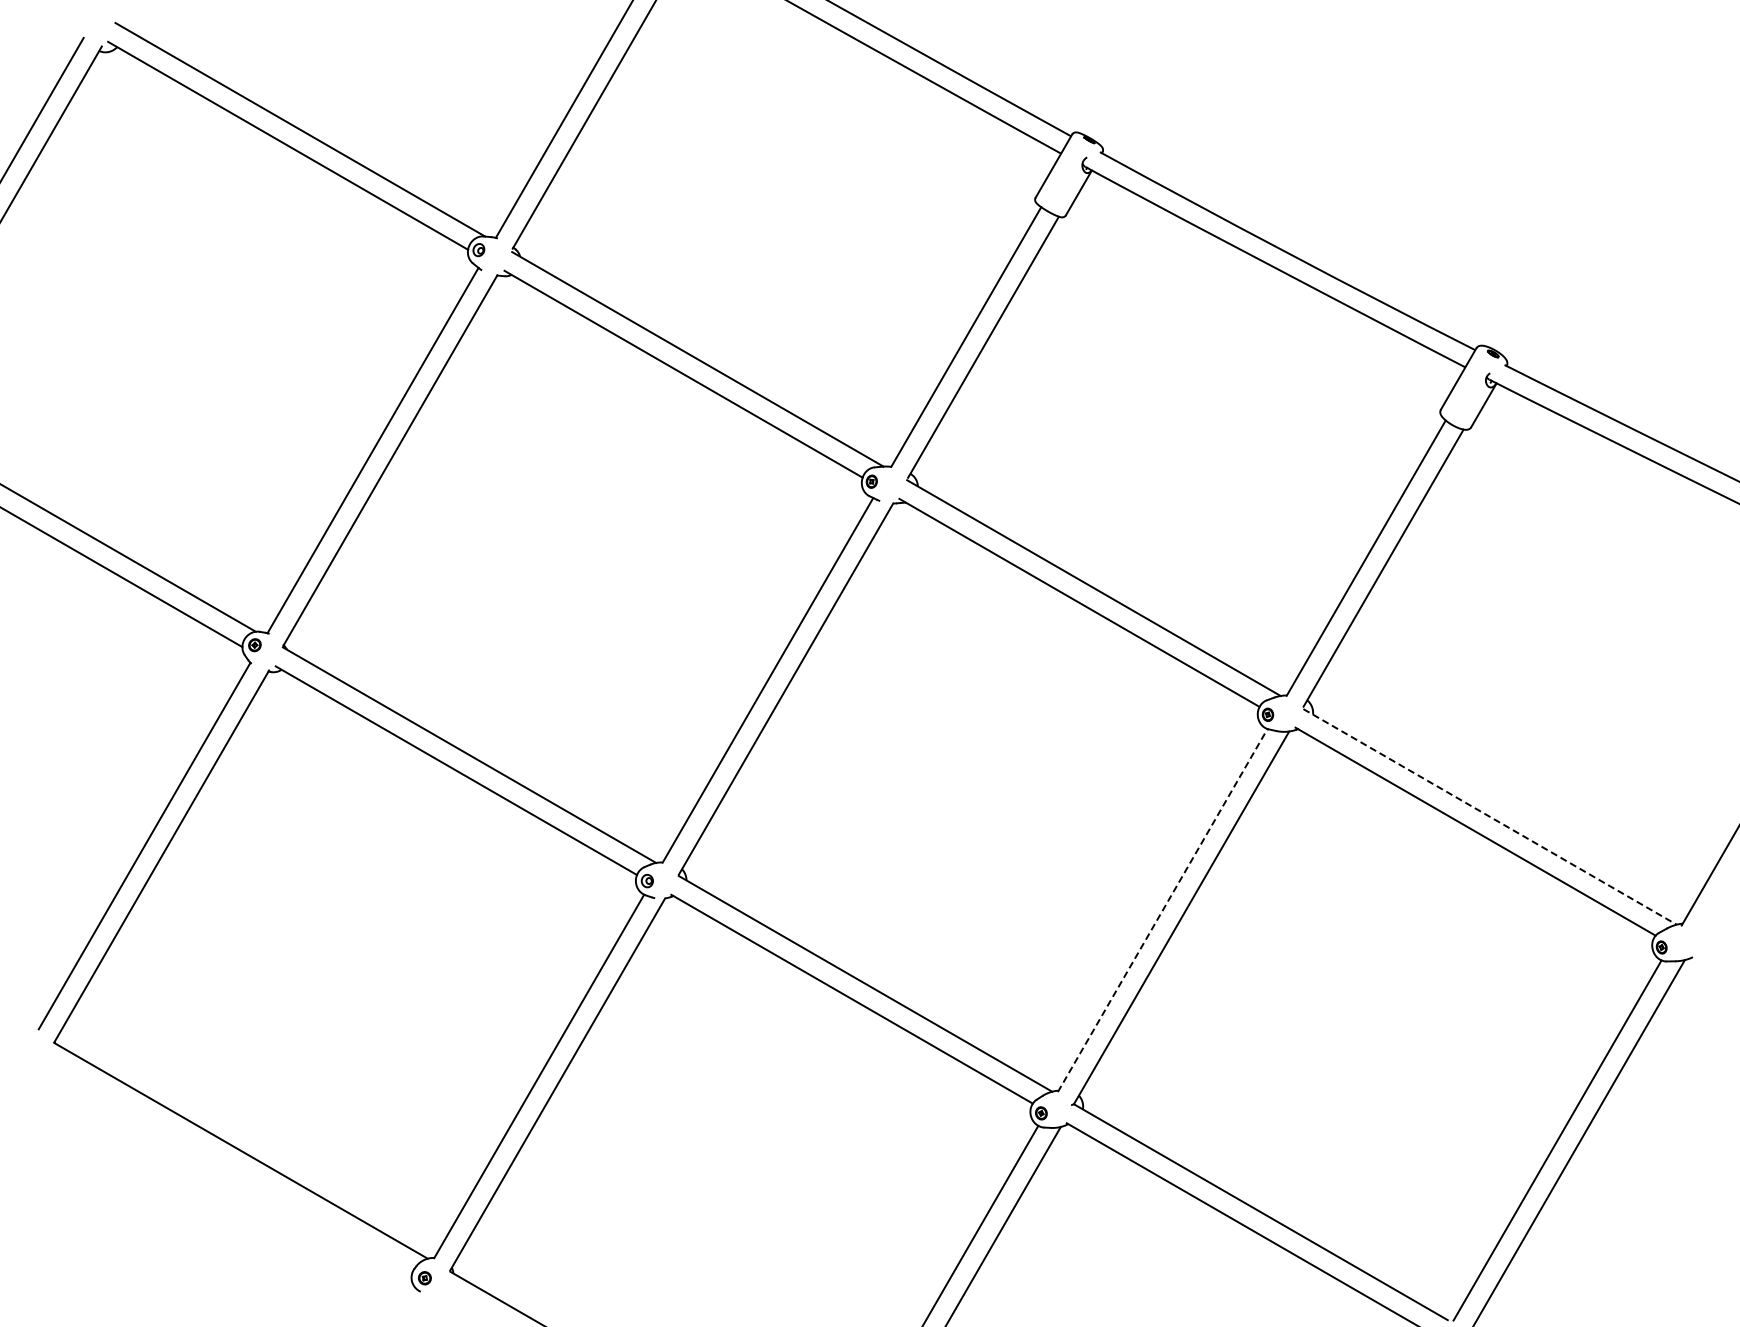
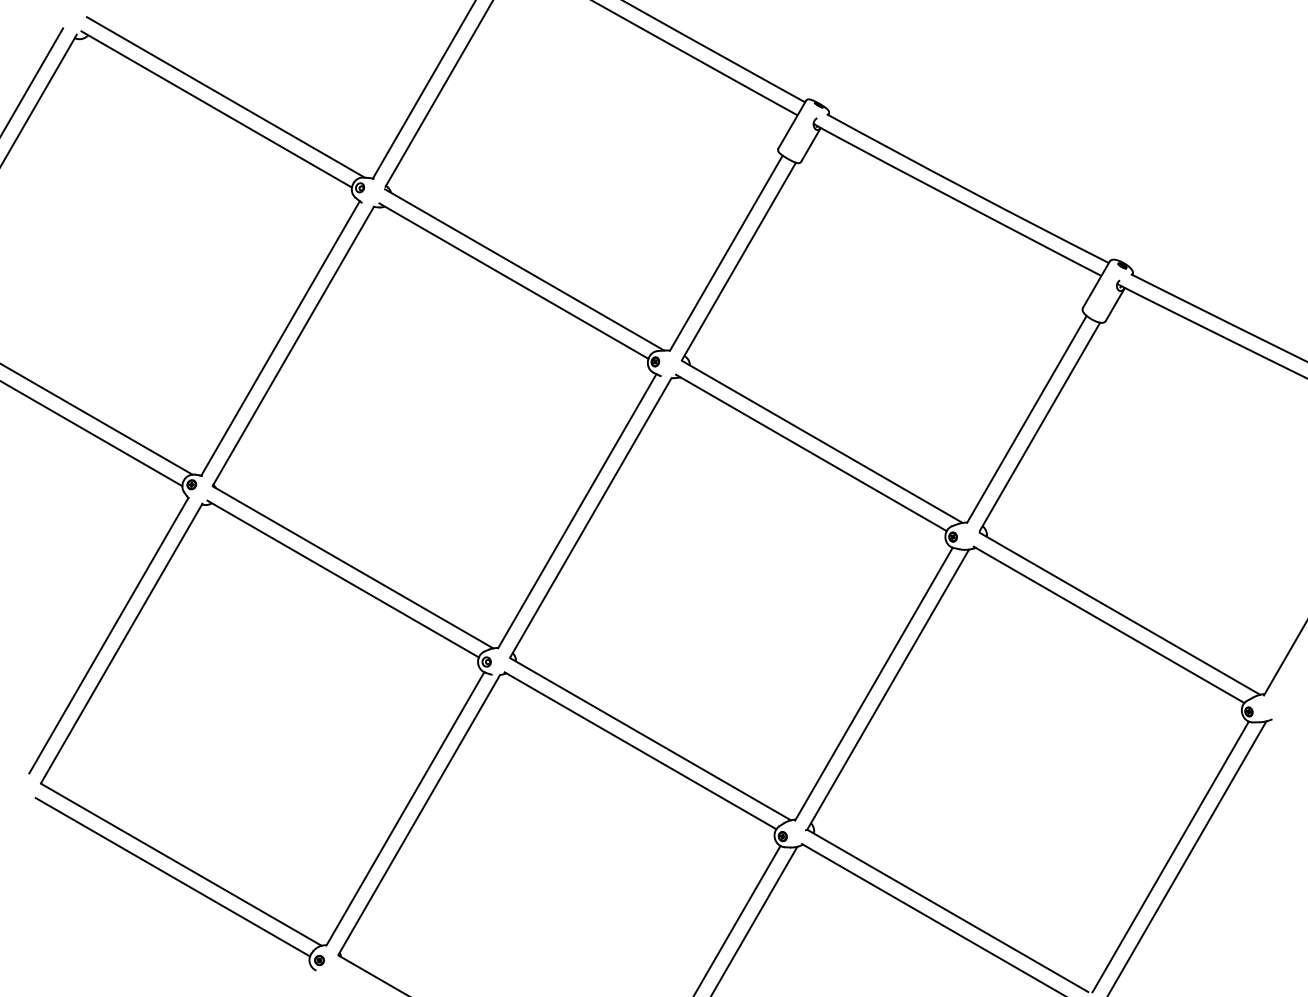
line: (1490, 816) -> (1120, 613), dashed -> solid
line: (1162, 910) -> (873, 684), dashed -> solid
line: (229, 1167) -> (172, 877), added

